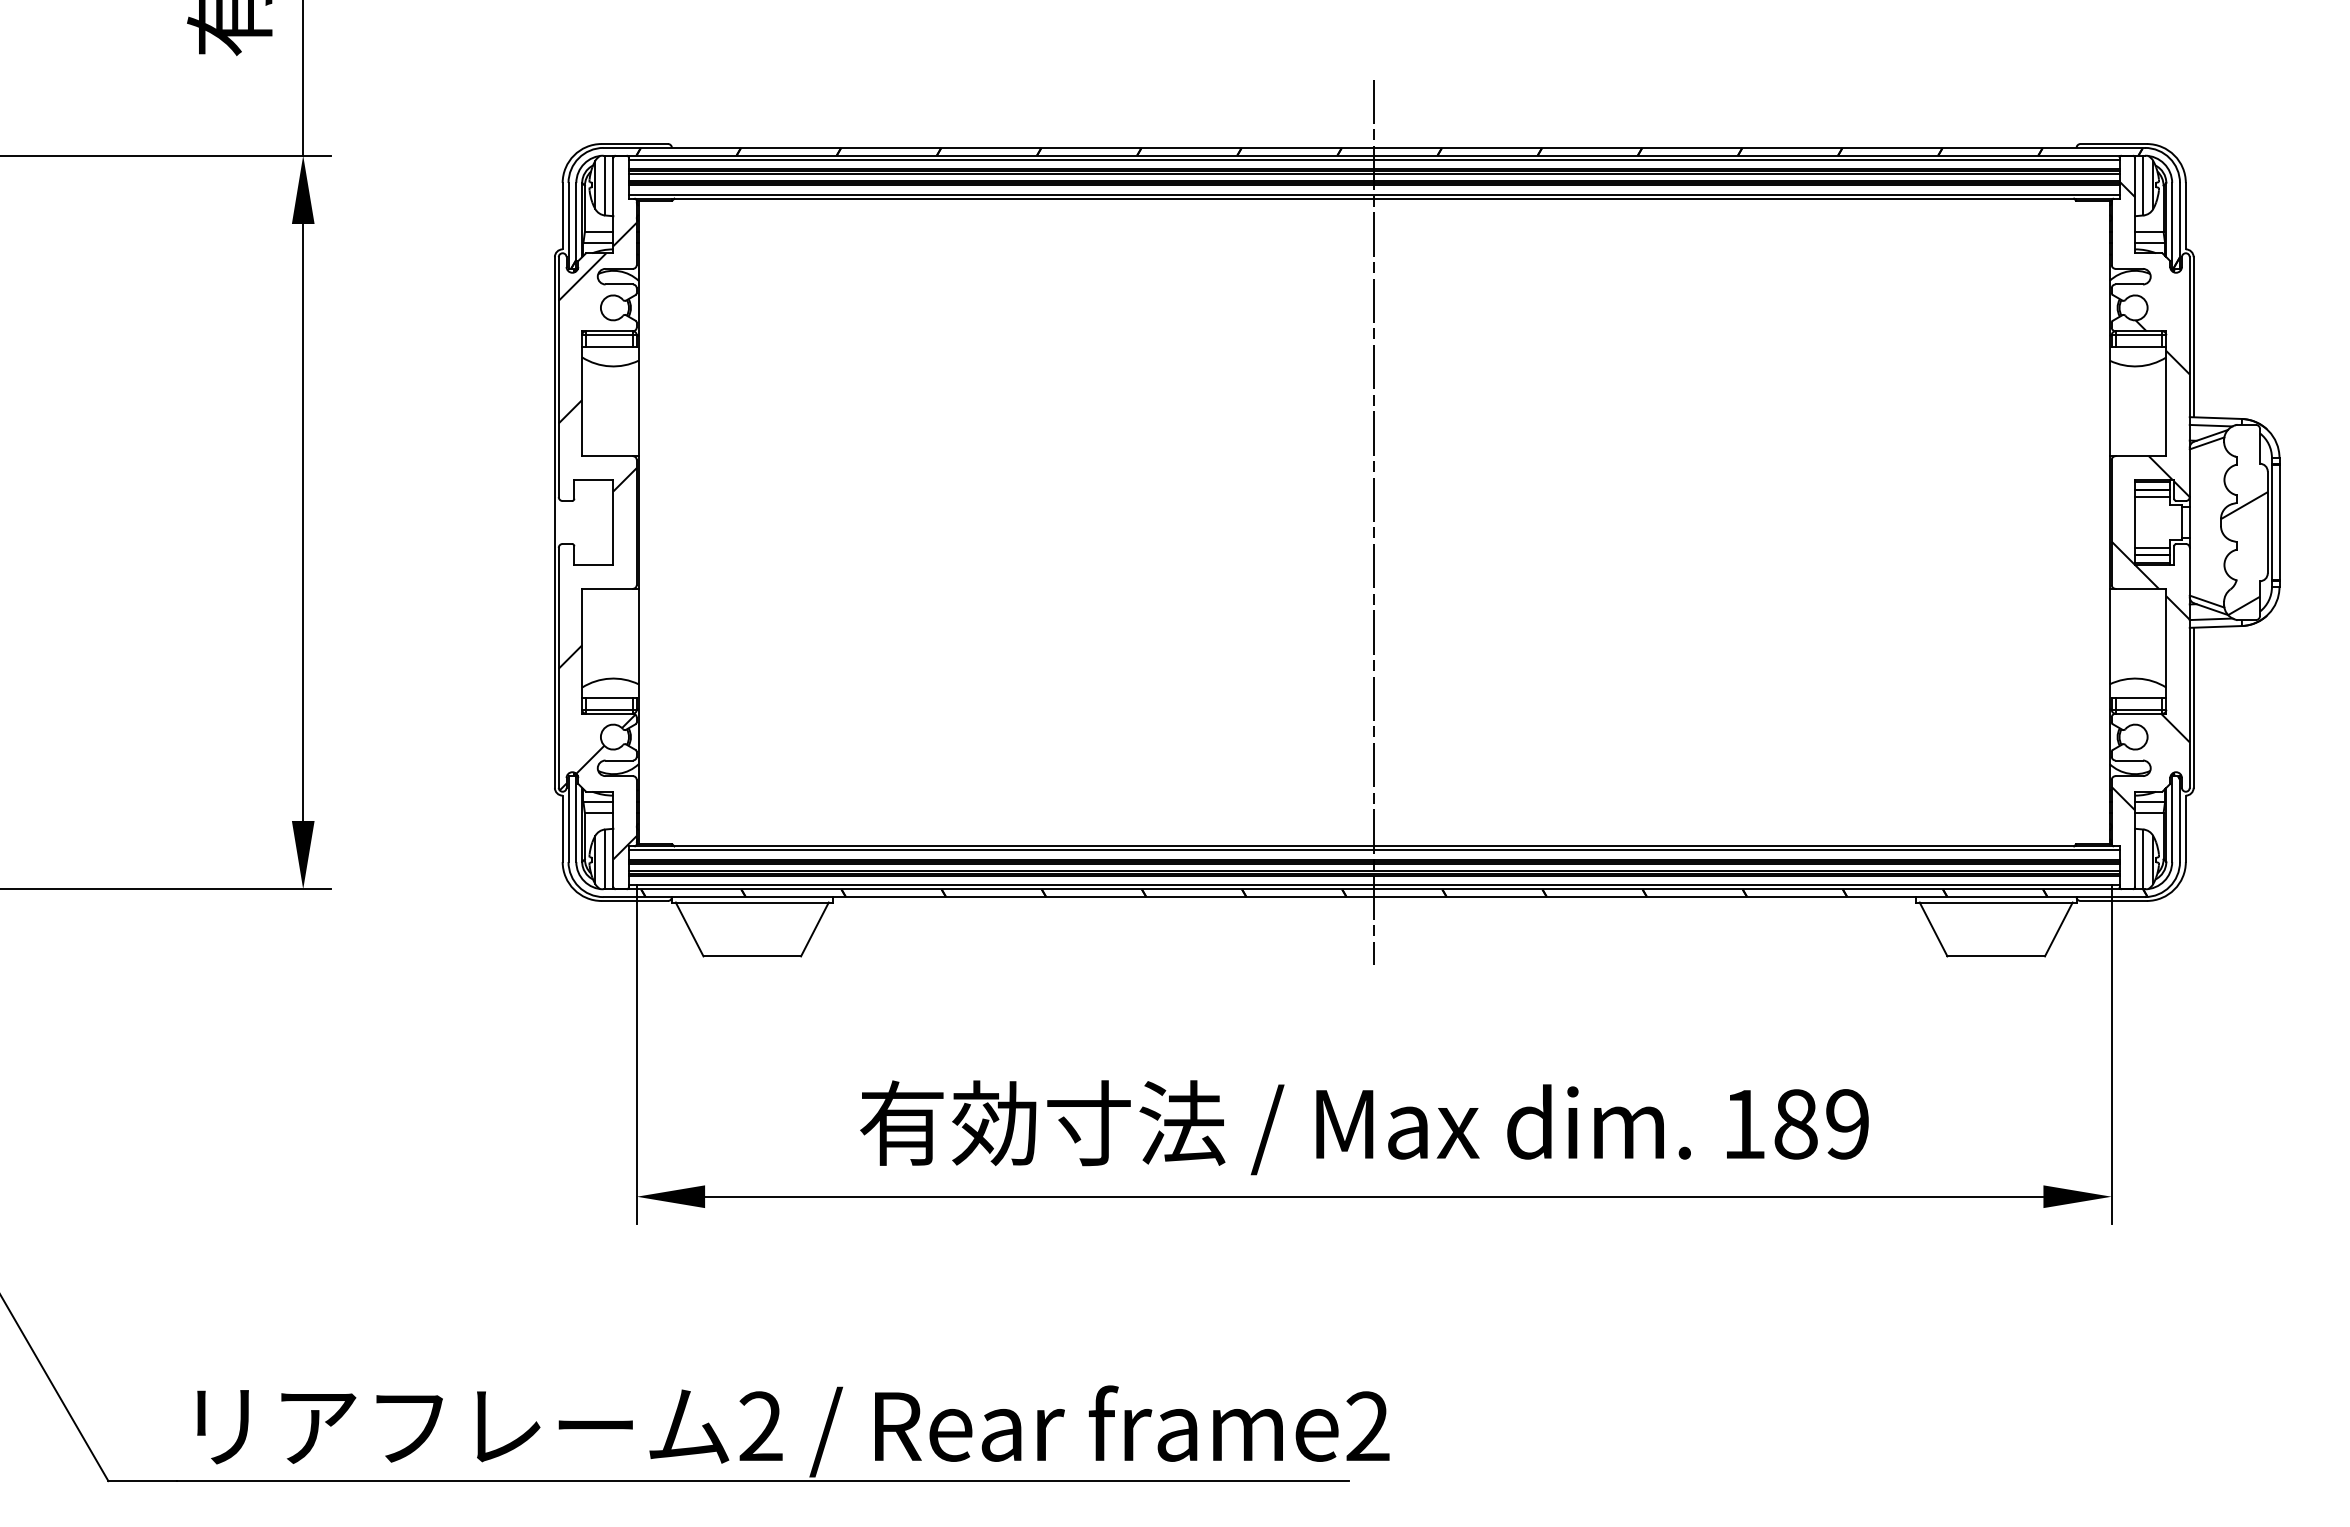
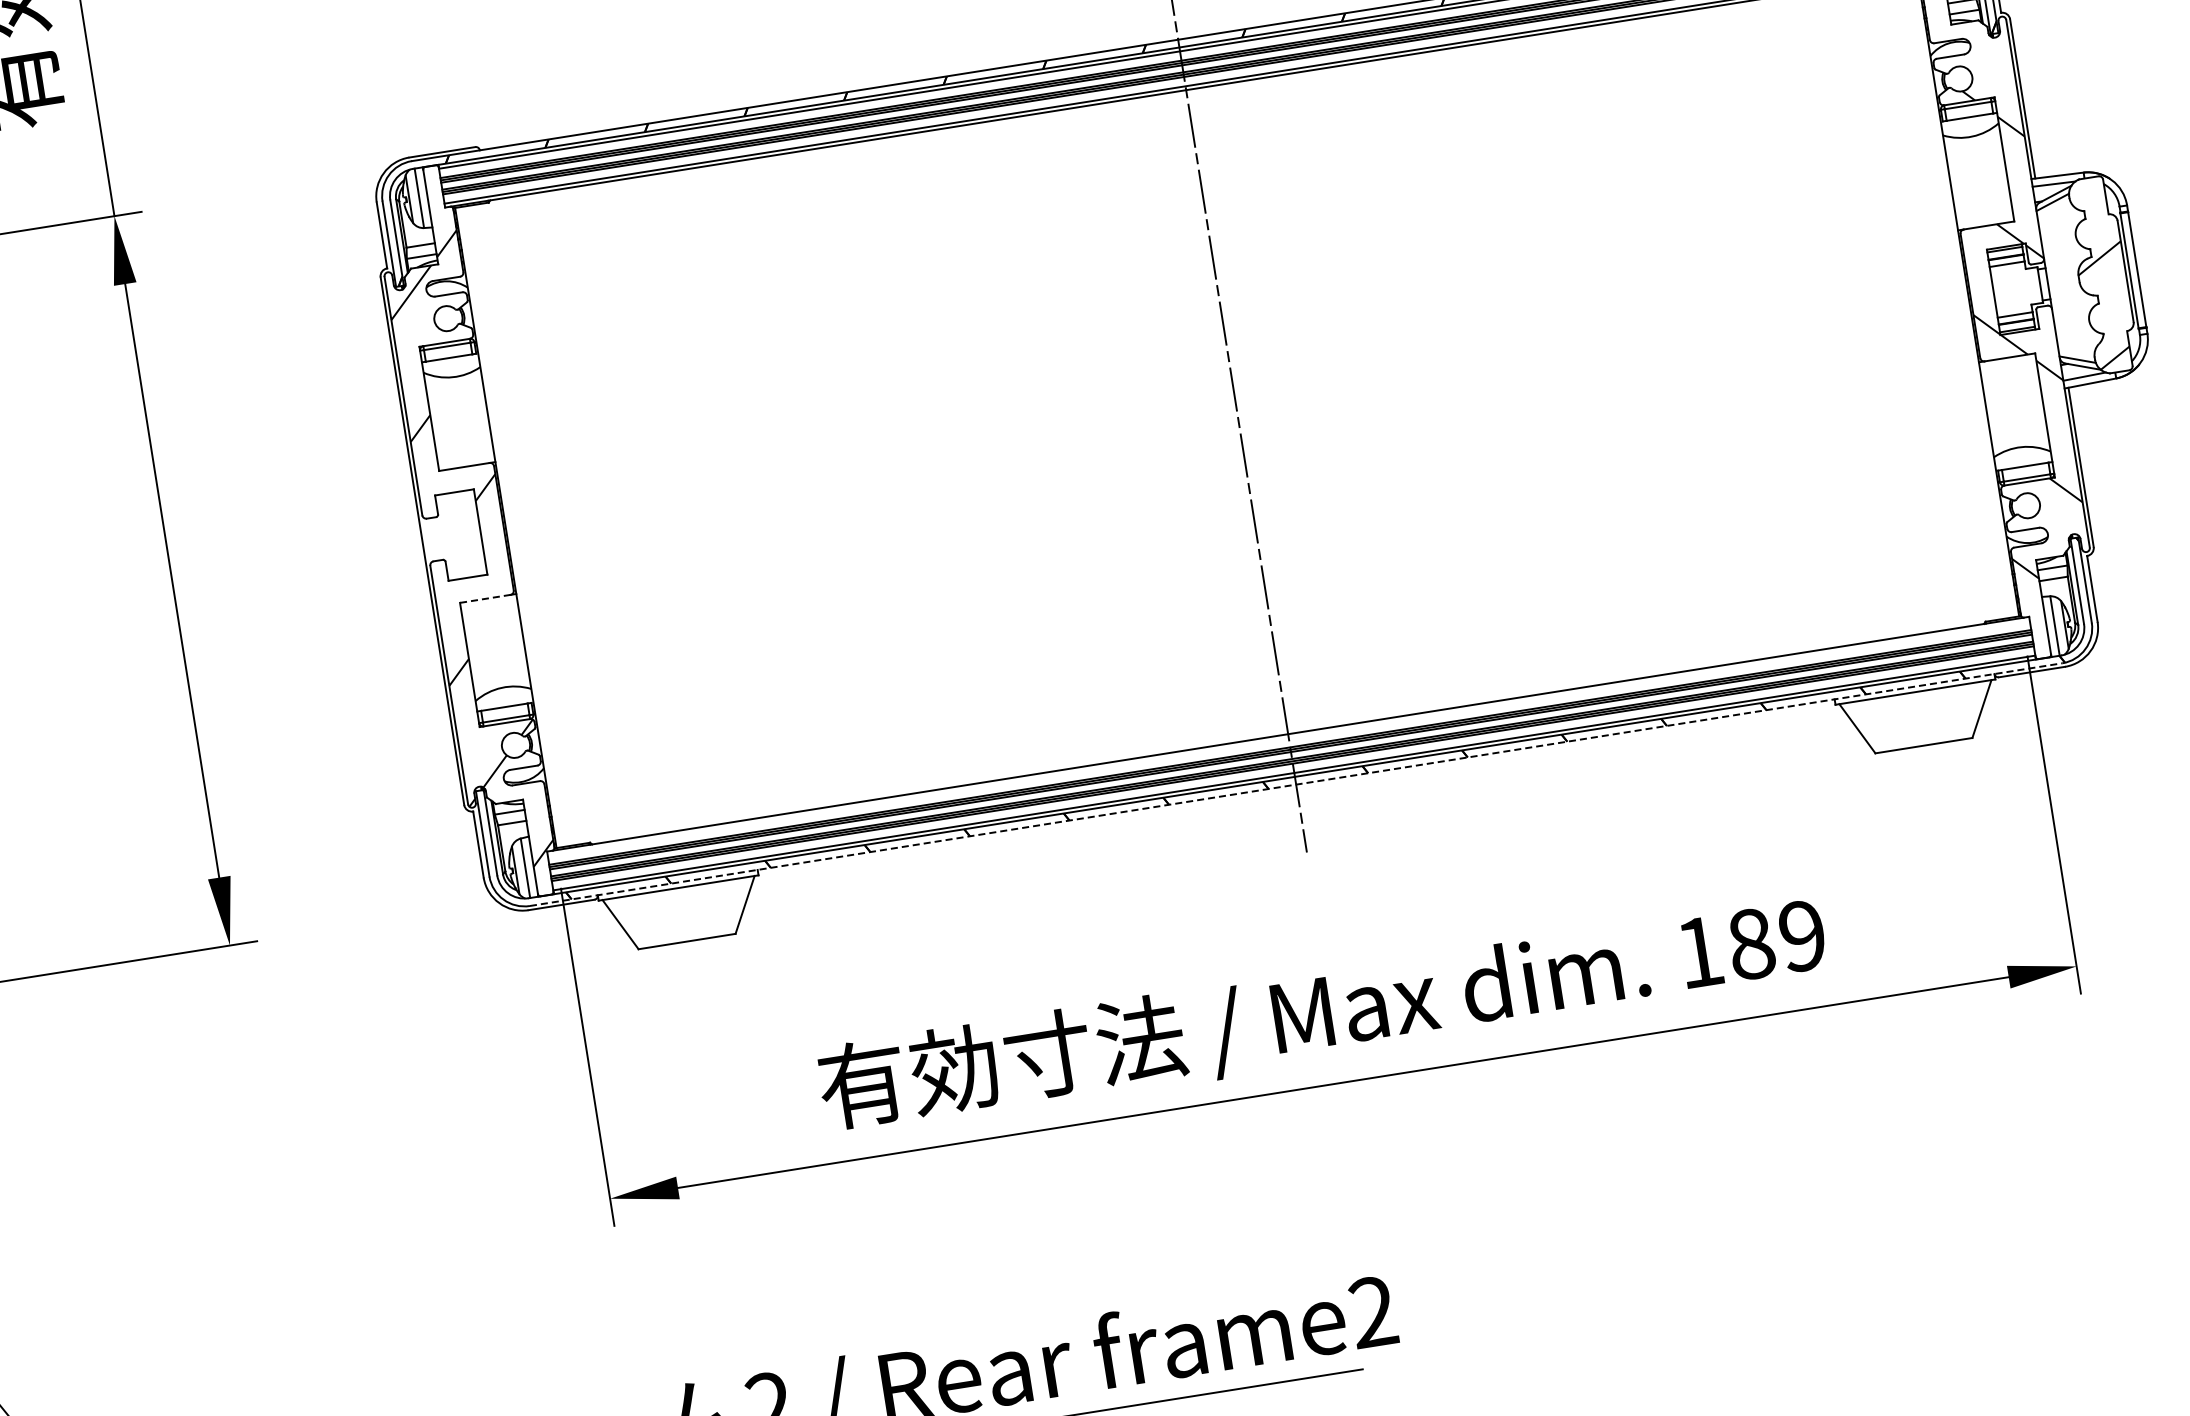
line: (608, 588) -> (486, 598), solid -> dashed
line: (1374, 850) -> (1289, 738), removed
line: (1374, 897) -> (1296, 785), solid -> dashed

